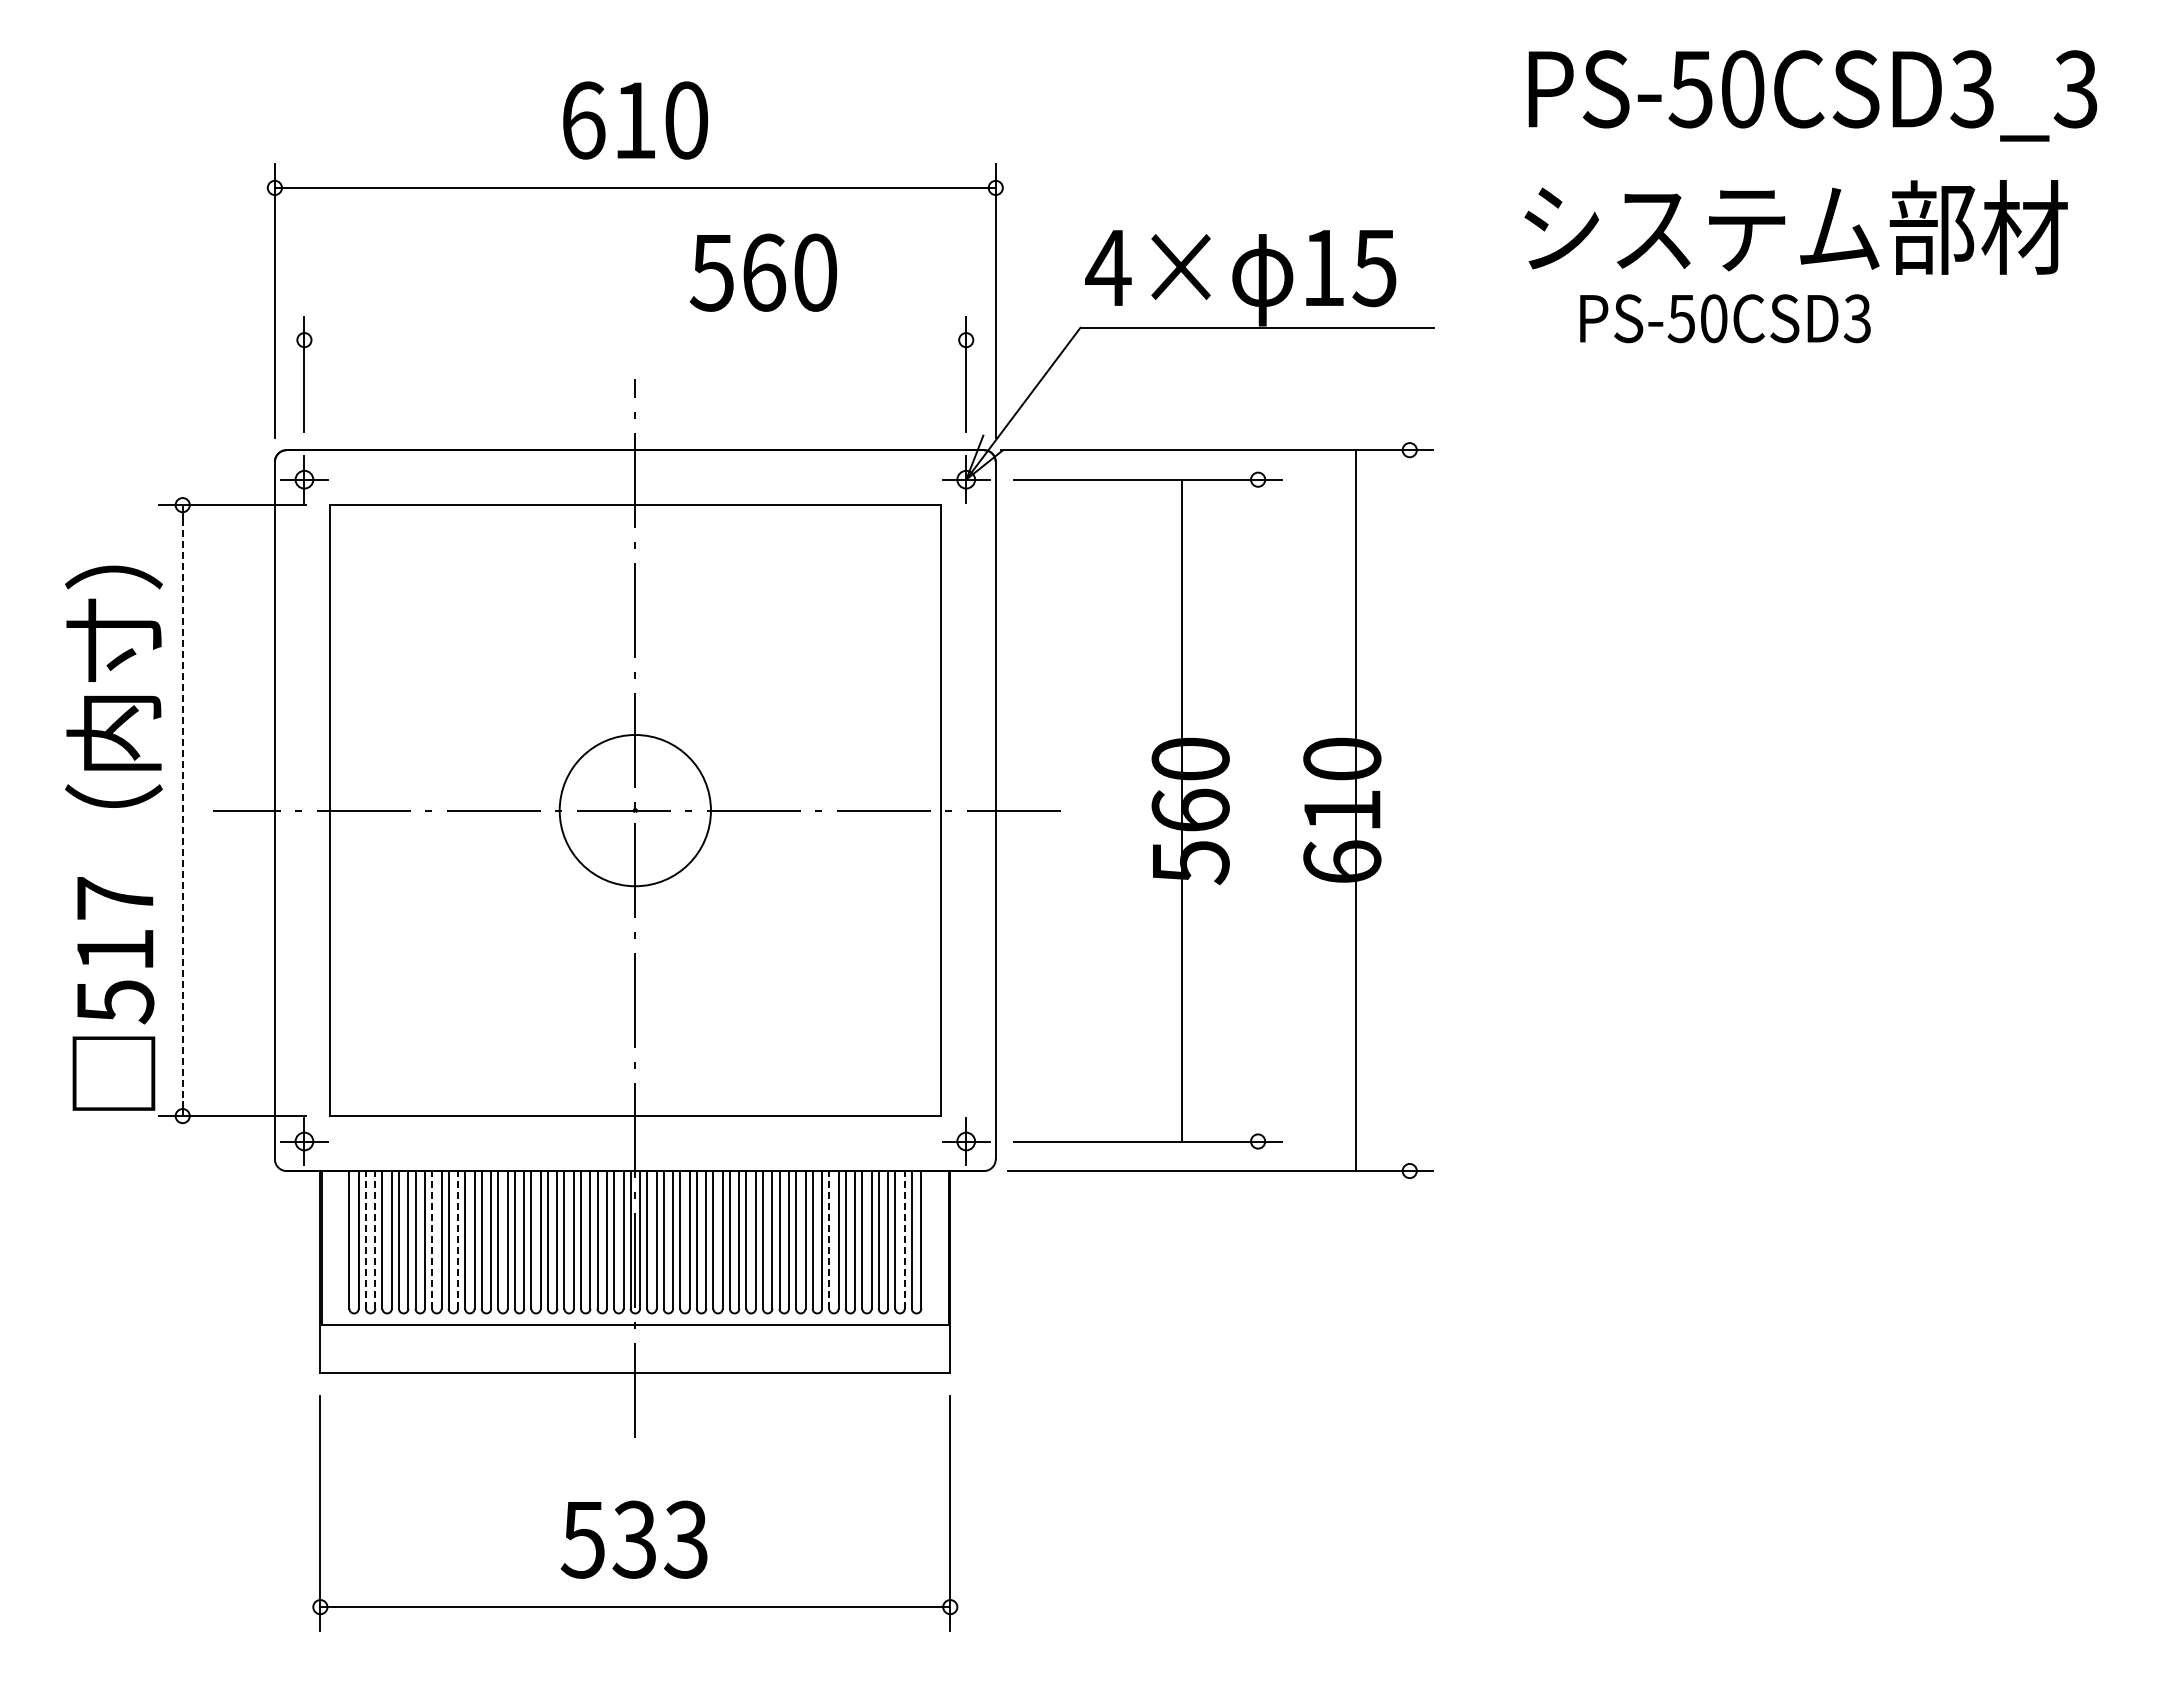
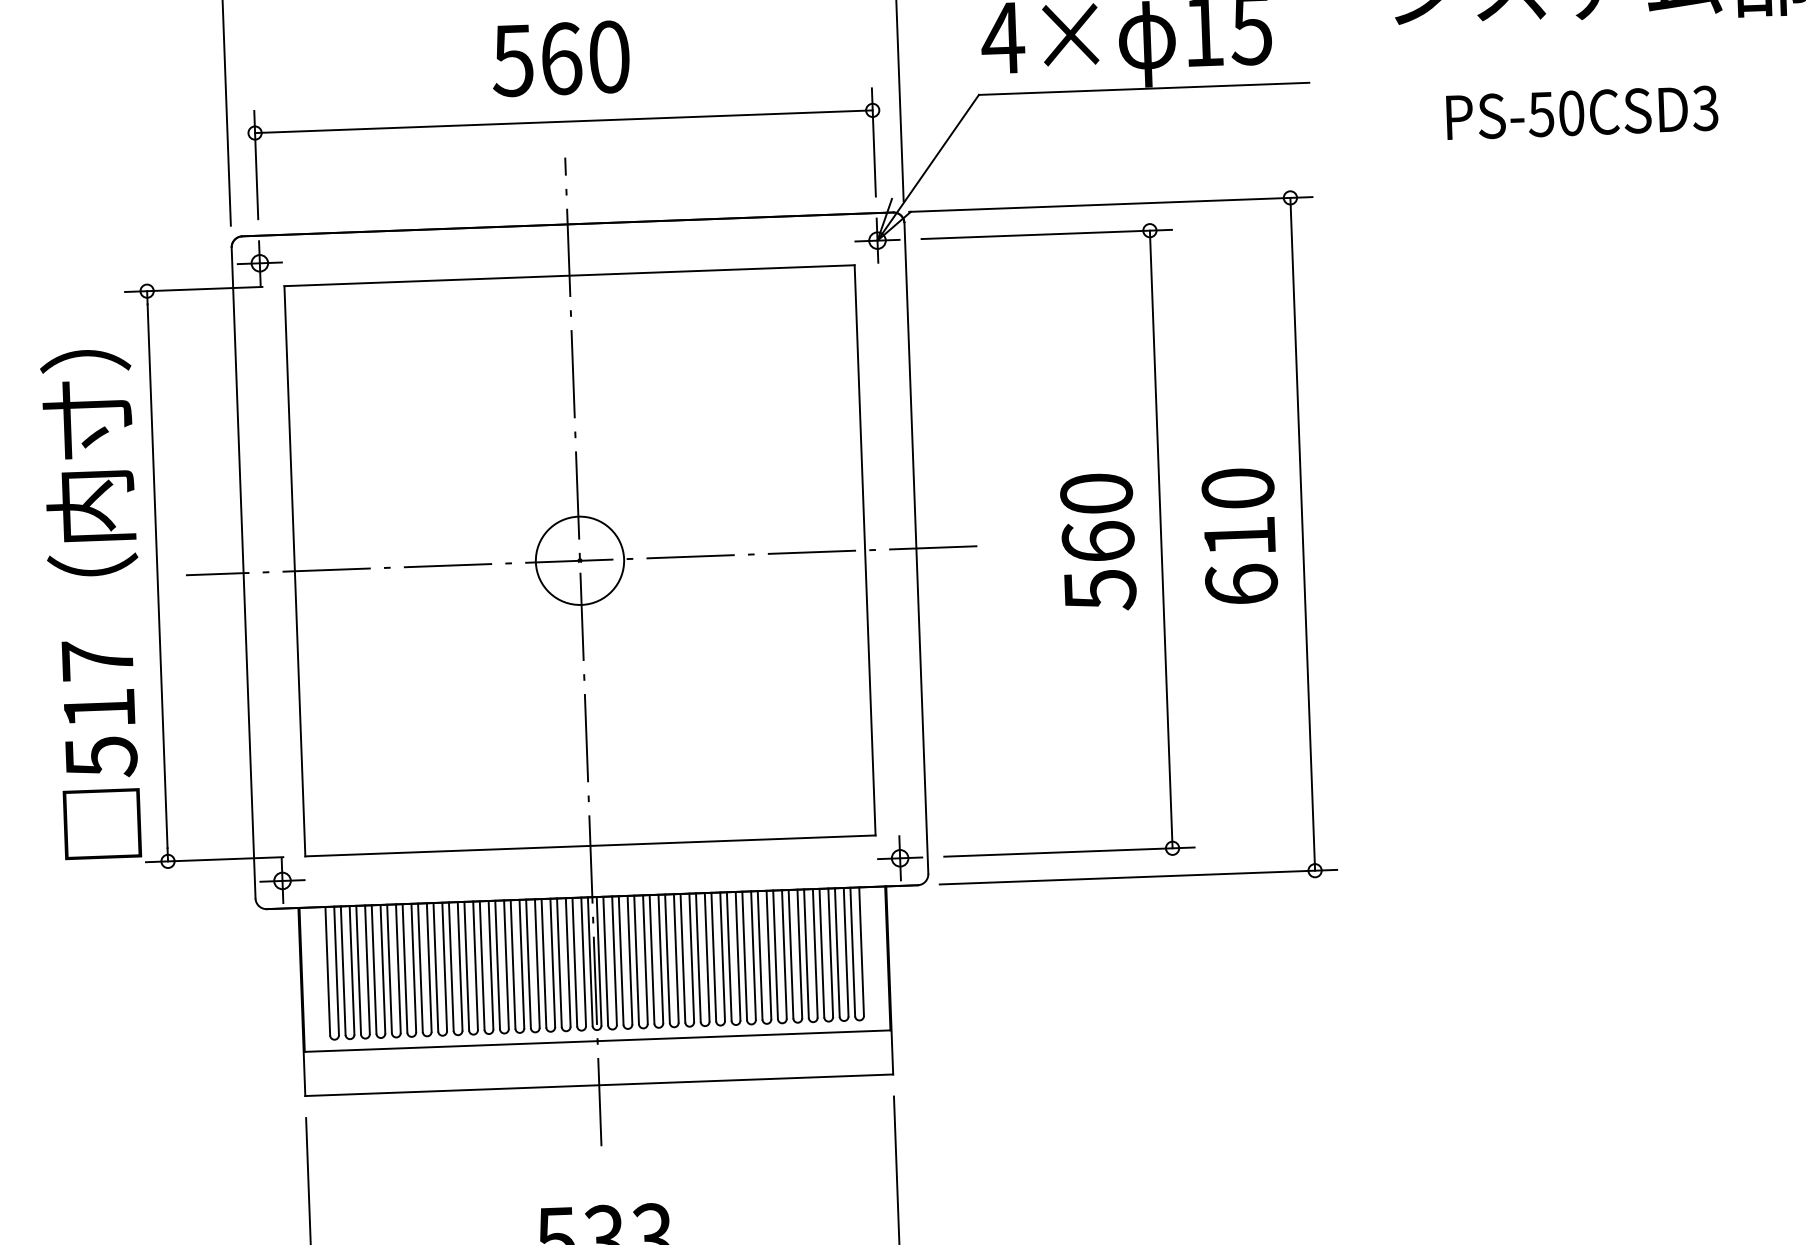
text: (762, 272) -> (559, 58), moved
text: (1725, 318) -> (1582, 112), moved
line: (635, 340) -> (564, 122), added
circle: (635, 810) -> (580, 560), size x0.62
line: (1182, 810) -> (1161, 539), moved
line: (1355, 810) -> (1302, 534), moved
line: (182, 811) -> (157, 577), dashed -> solid
line: (365, 1239) -> (342, 970), dashed -> solid
line: (375, 1239) -> (352, 969), dashed -> solid
line: (432, 1239) -> (405, 968), dashed -> solid
line: (458, 1239) -> (429, 967), dashed -> solid
line: (829, 1239) -> (775, 954), dashed -> solid
line: (904, 1239) -> (845, 951), dashed -> solid

